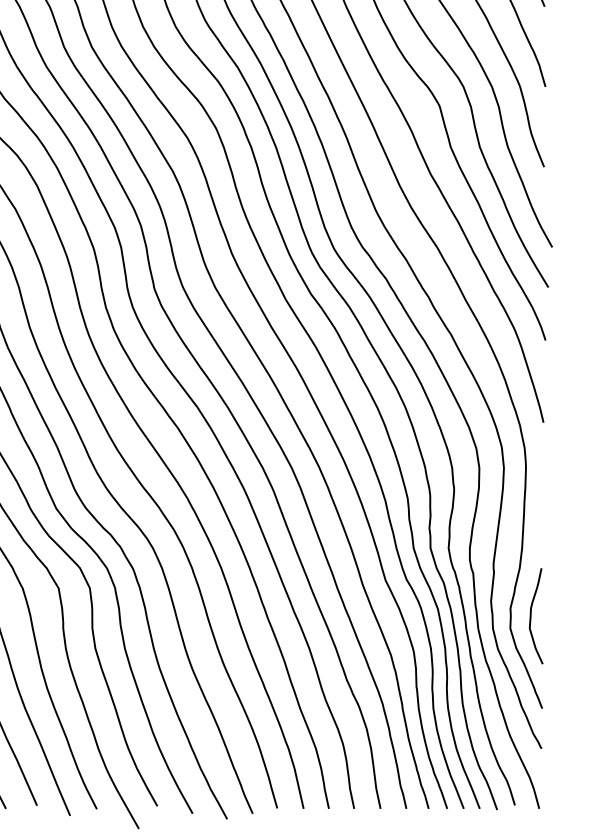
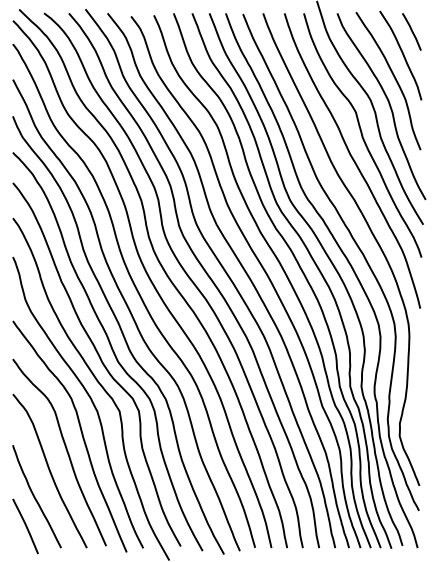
curve: (532, 616) -> (413, 428), removed

